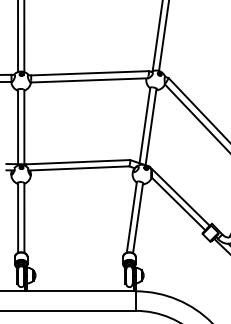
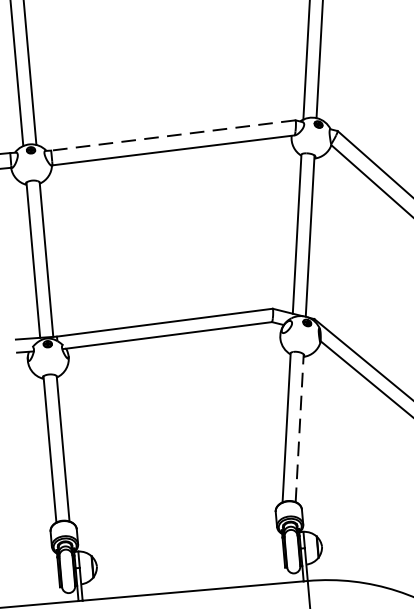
line: (90, 73) -> (174, 135), solid -> dashed
line: (138, 217) -> (300, 426), solid -> dashed

